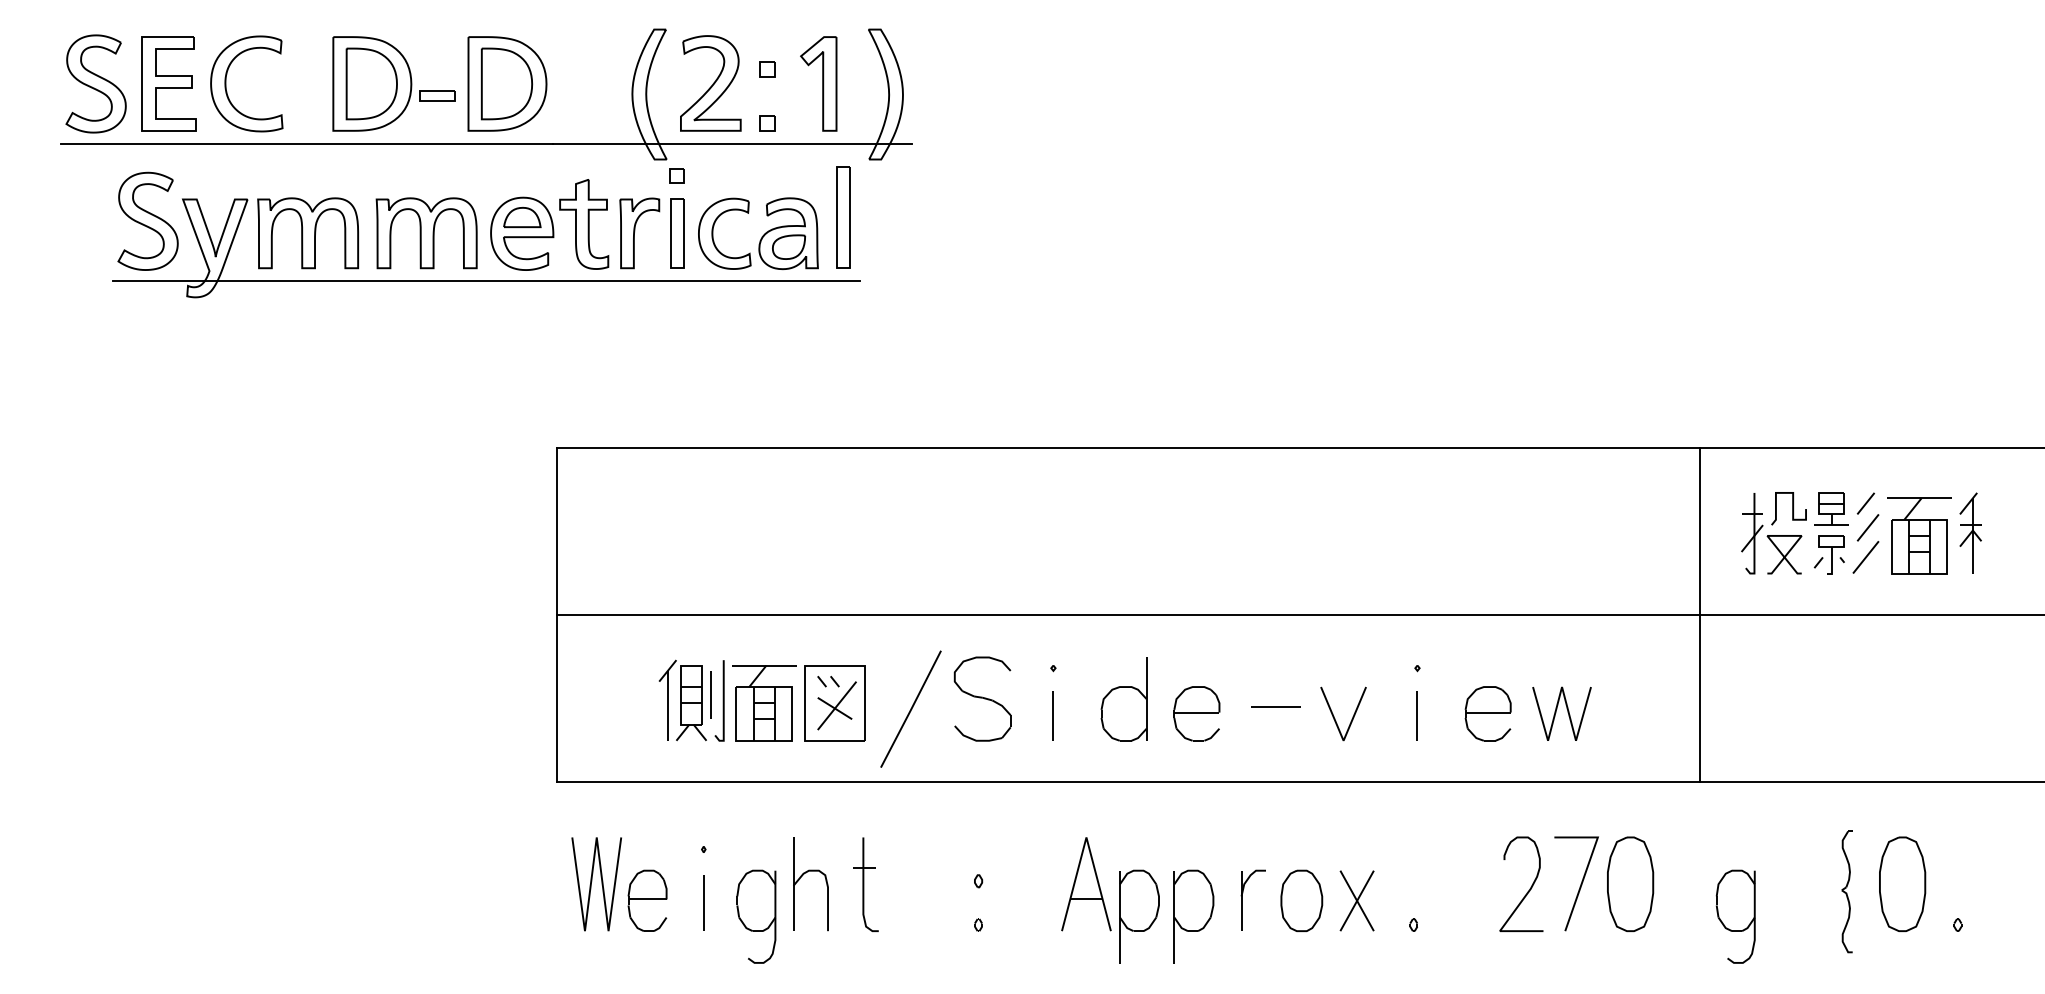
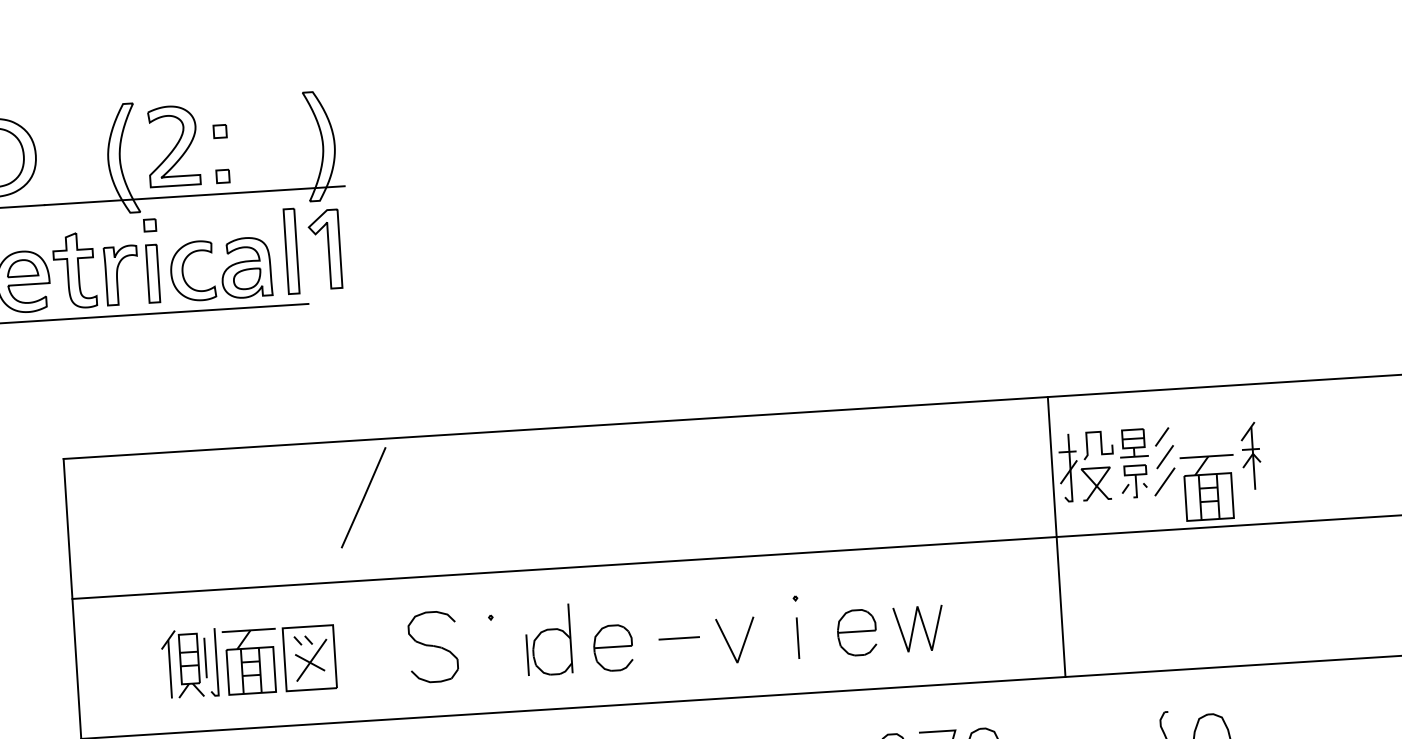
part: (818, 83) -> (324, 249), moved
part: (1919, 535) -> (1208, 487), moved
line: (1699, 614) -> (1056, 536), moved
line: (910, 708) -> (363, 497), moved
line: (1052, 715) -> (526, 654), moved

